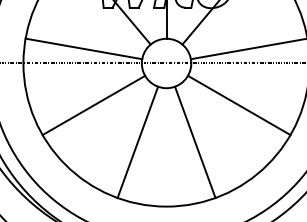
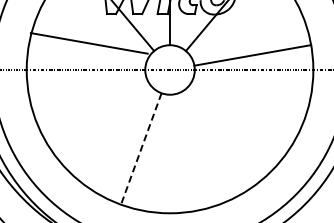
line: (83, 49) -> (88, 43), moved
line: (93, 104) -> (96, 111), removed
line: (238, 104) -> (242, 111), removed
line: (194, 141) -> (198, 148), removed
line: (138, 142) -> (141, 149), solid -> dashed

